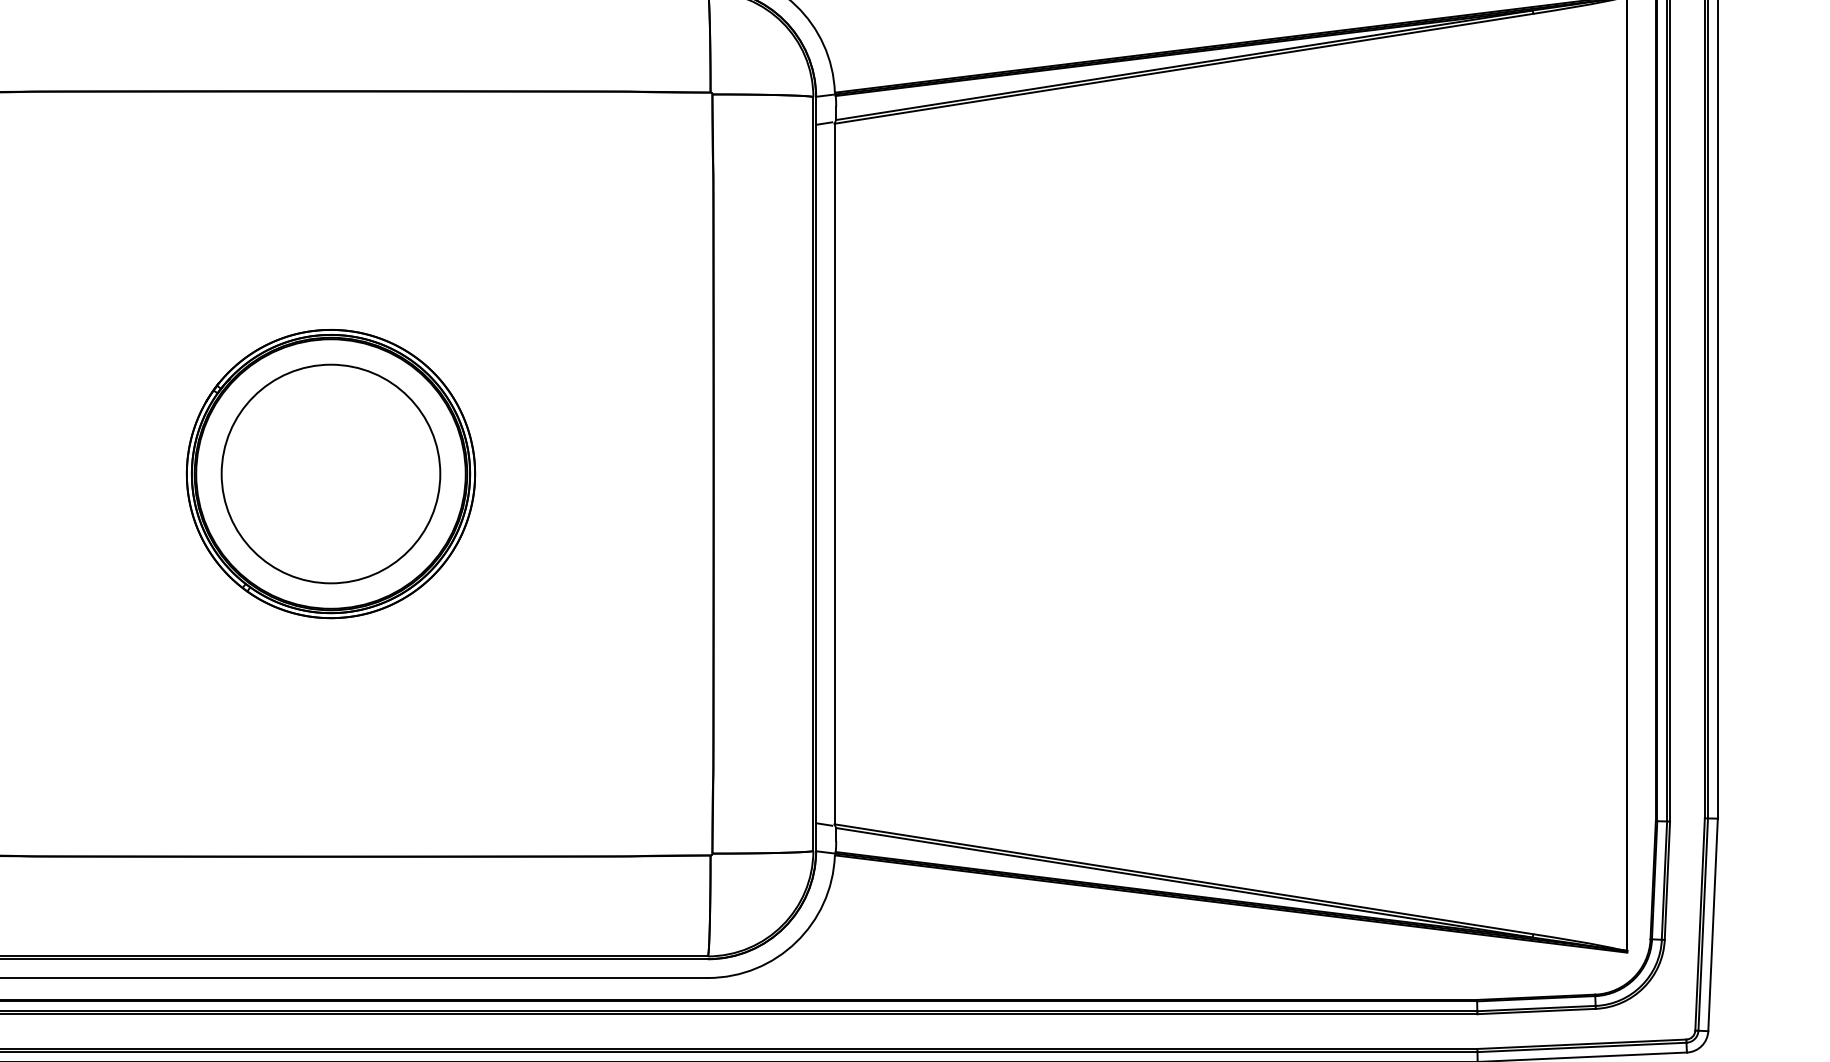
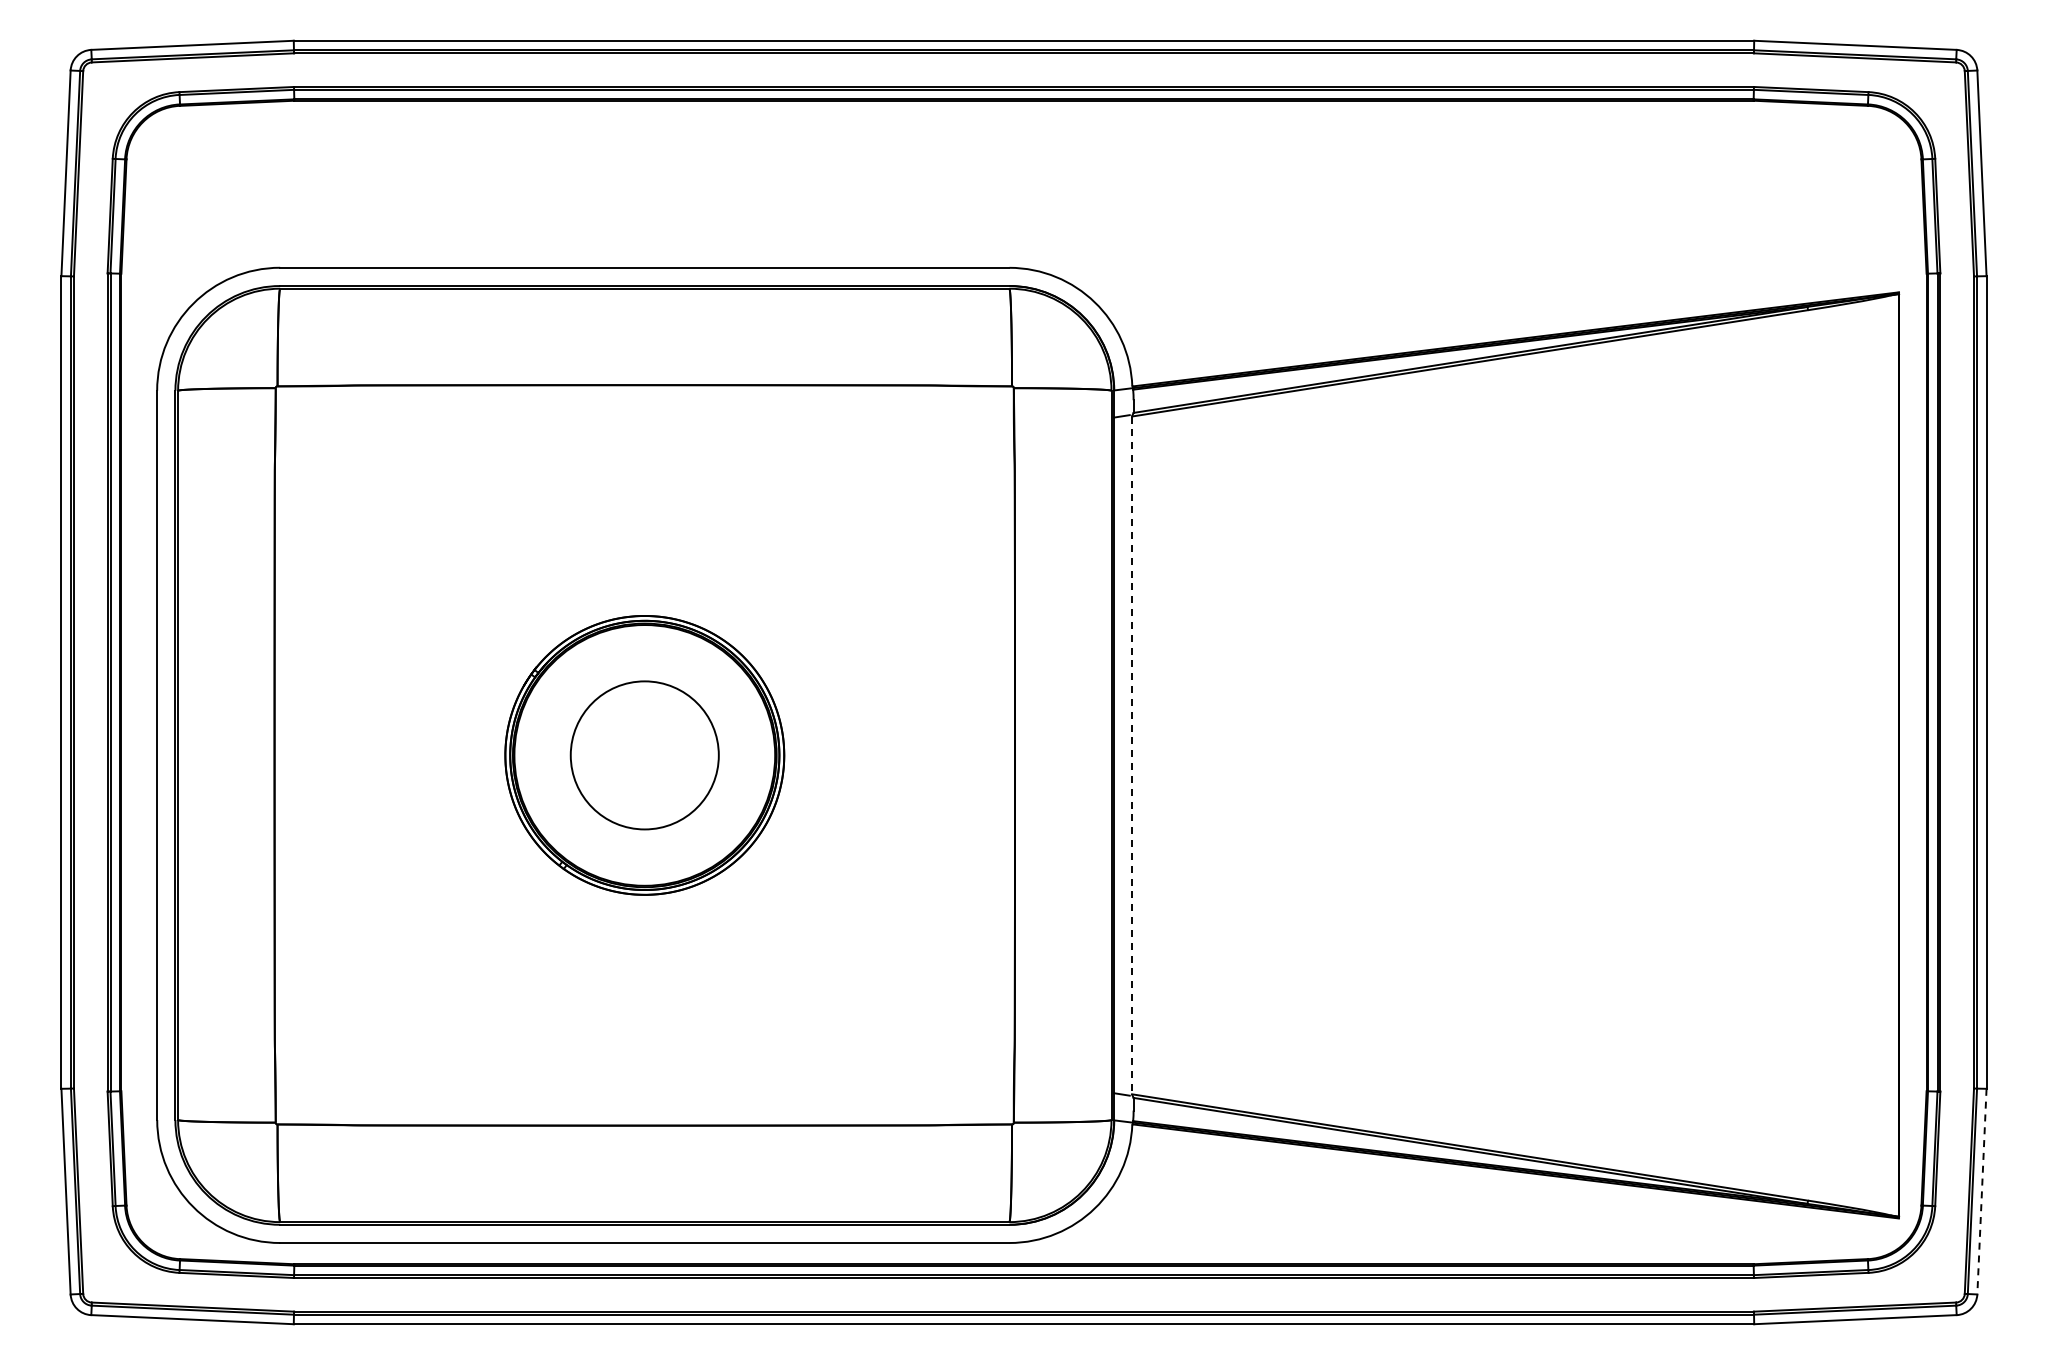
circle: (330, 474) -> (644, 755), size x0.7
line: (835, 474) -> (1132, 755), solid -> dashed
line: (1712, 924) -> (1981, 1191), solid -> dashed

